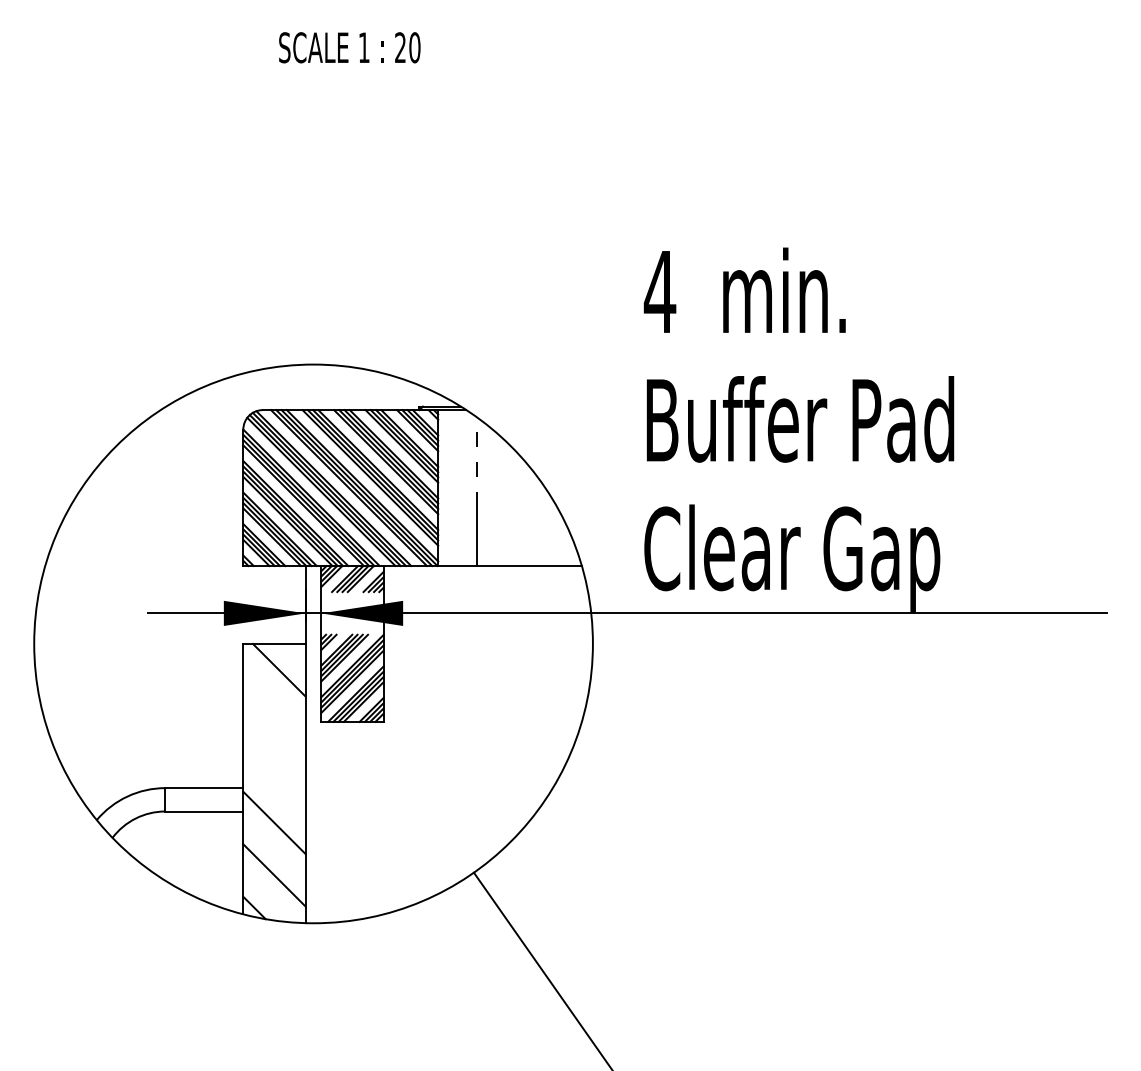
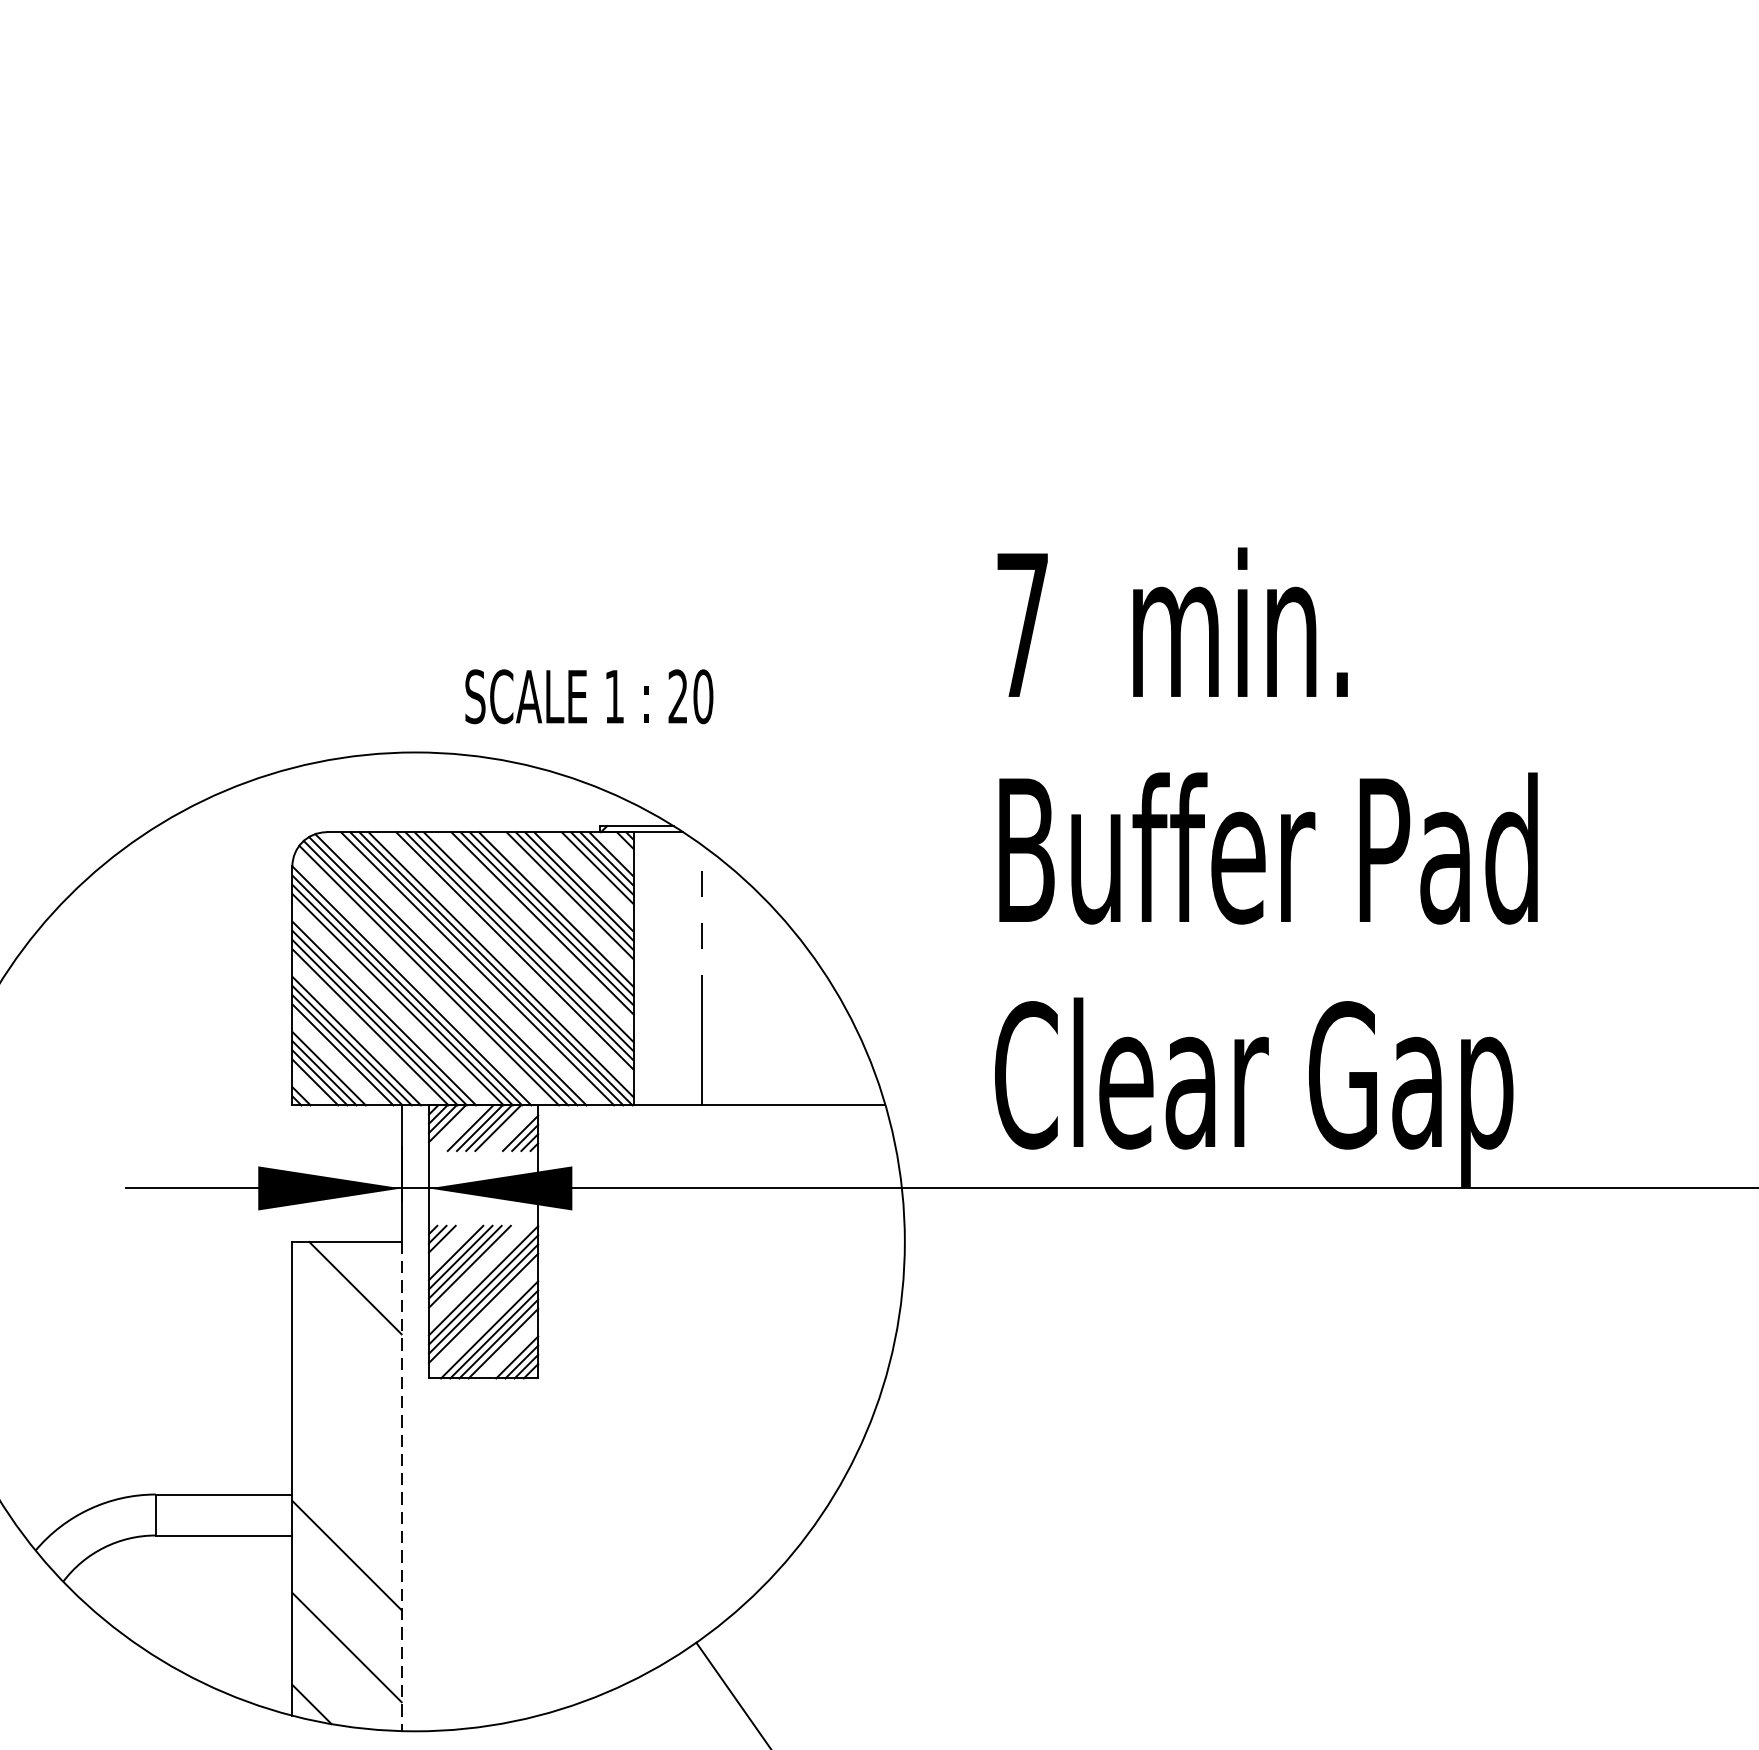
text: (349, 47) -> (588, 696), moved
text: (659, 291) -> (1021, 624), 4 -> 7
line: (305, 783) -> (401, 1486), solid -> dashed

